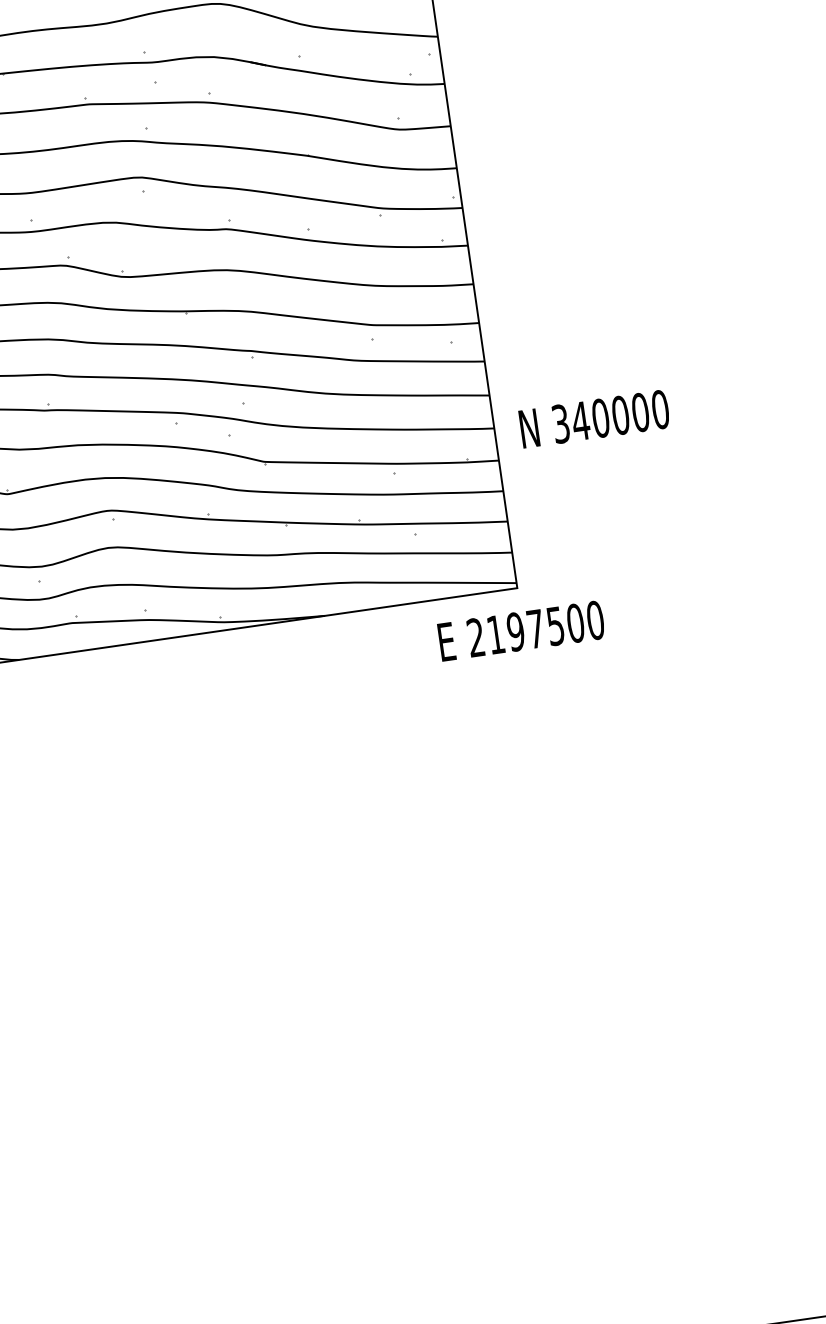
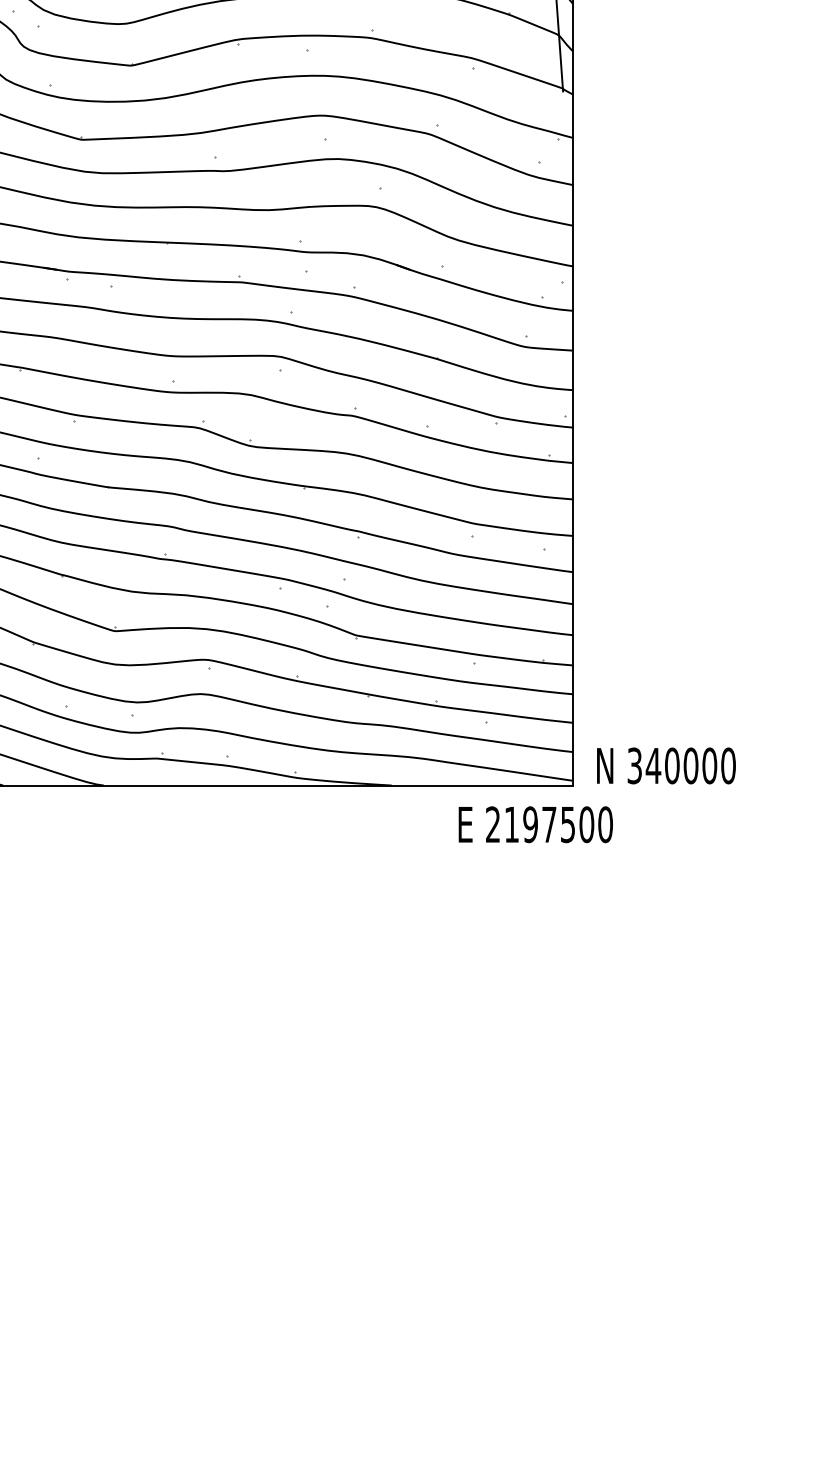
text: (594, 418) -> (666, 765), moved
text: (521, 630) -> (535, 824), moved

